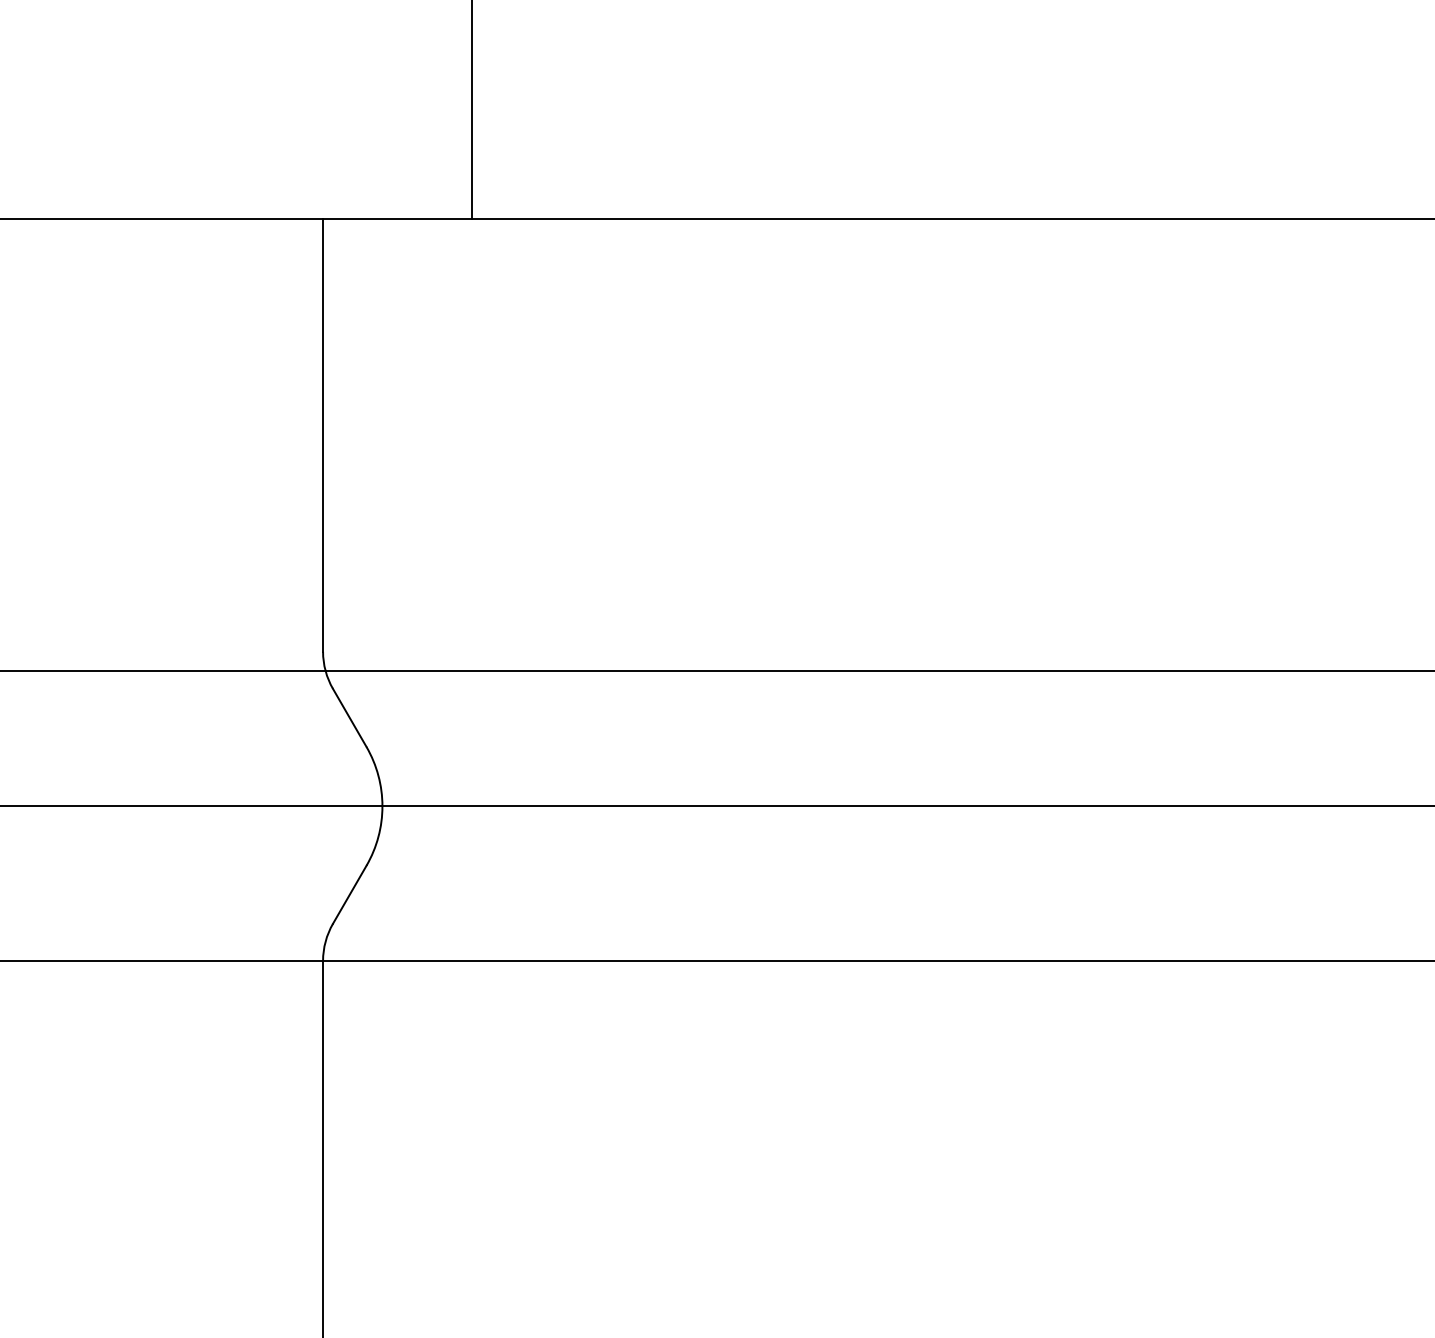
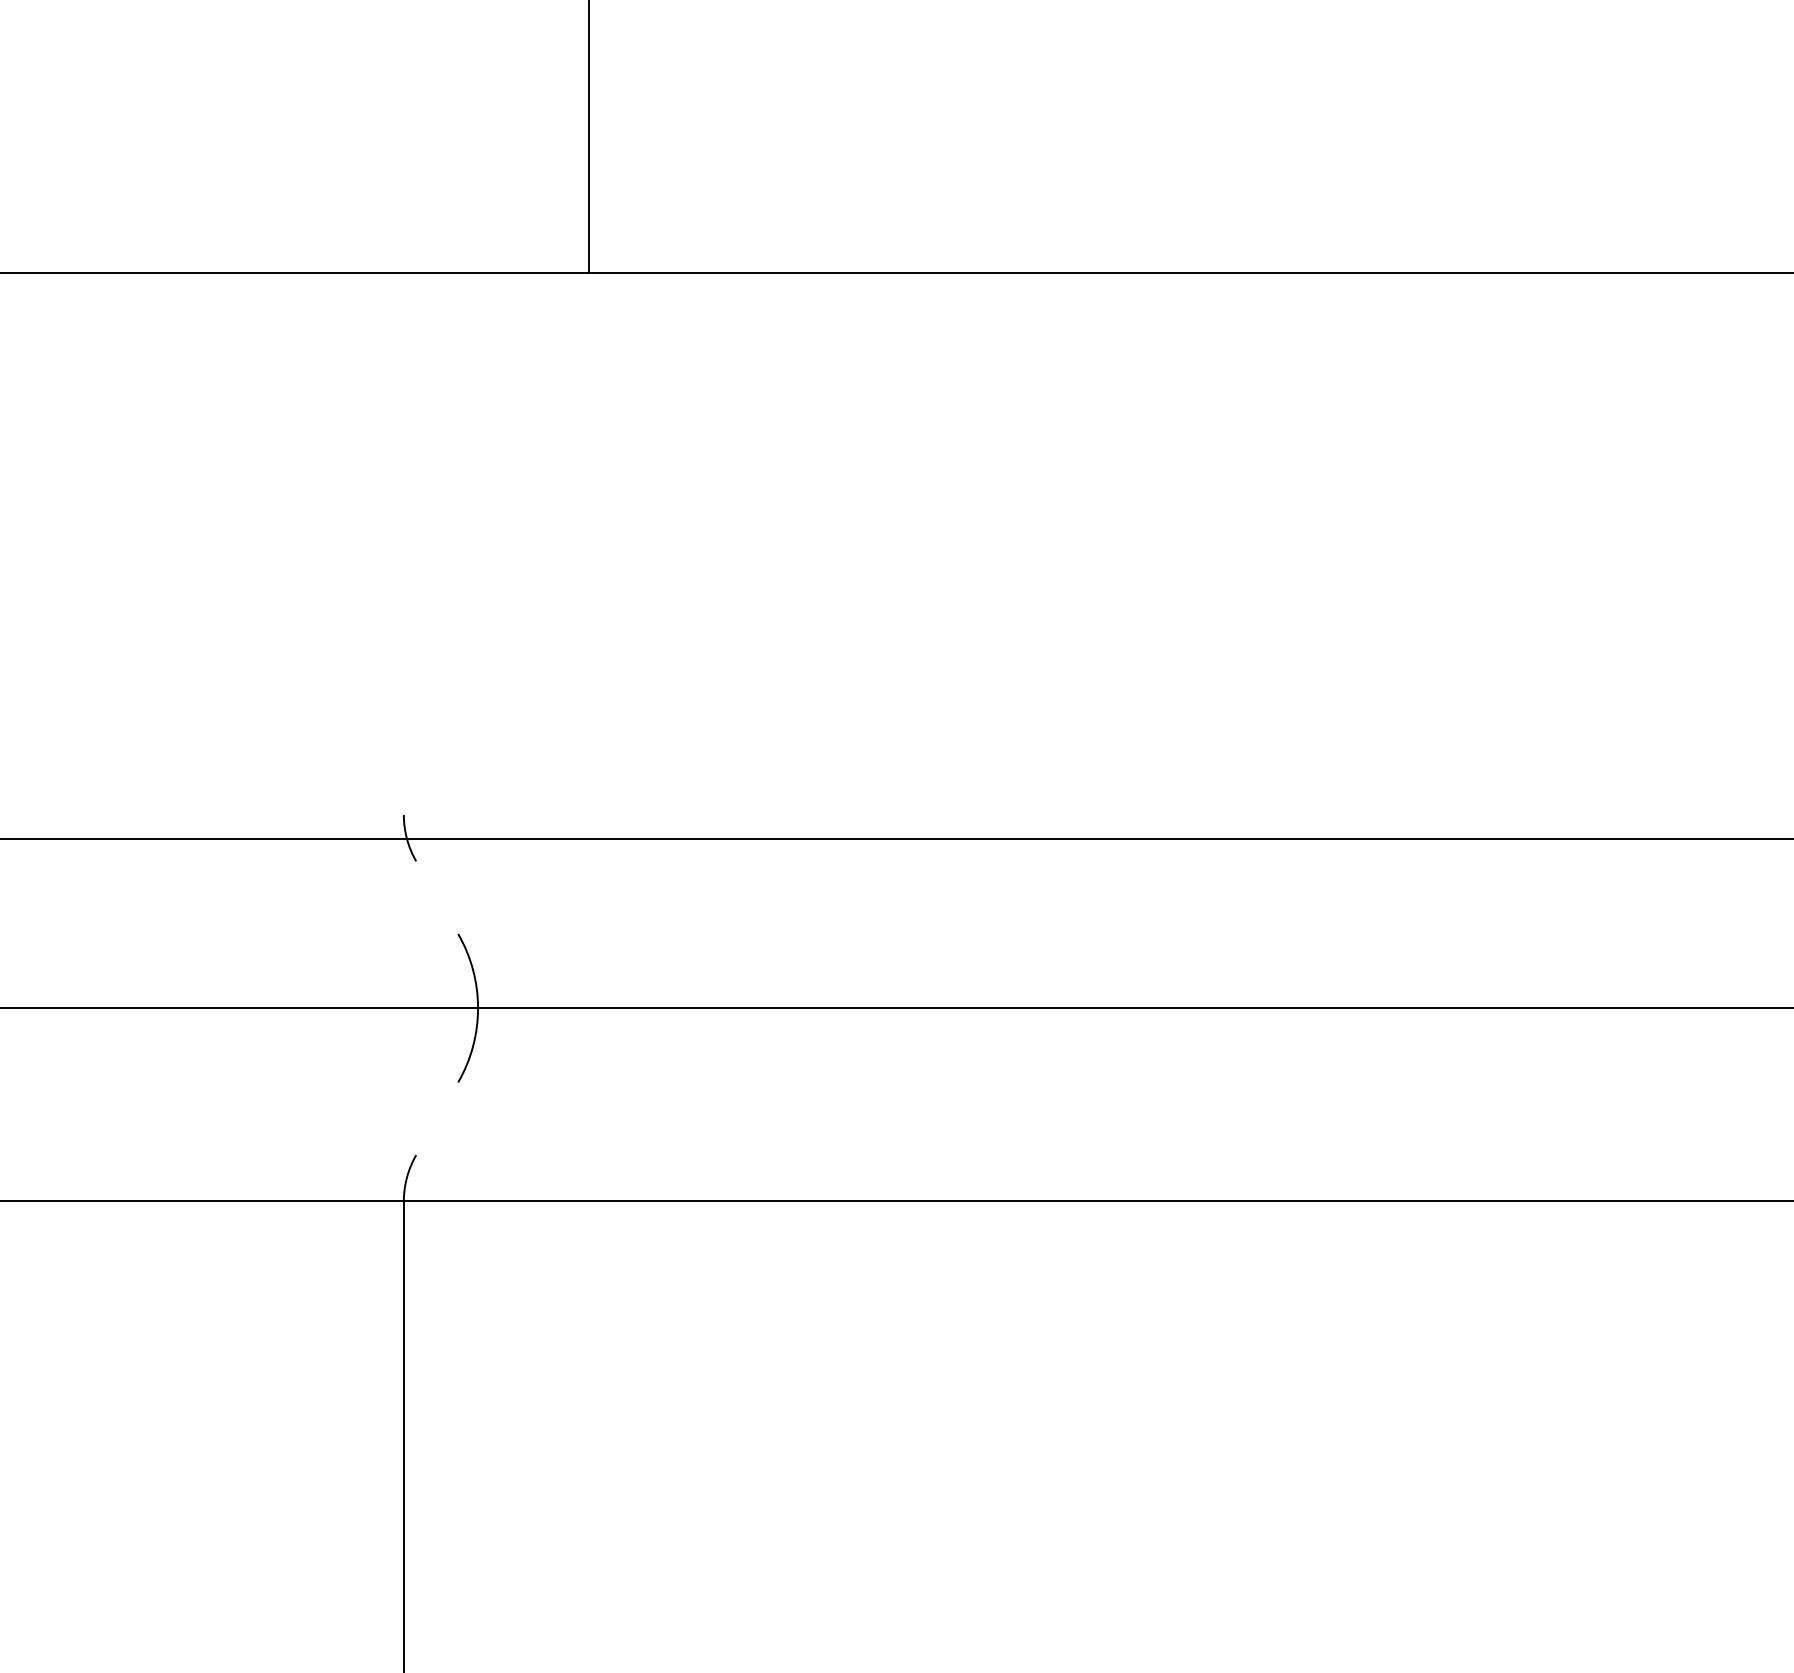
line: (322, 434) -> (403, 543), removed
line: (349, 717) -> (437, 897), removed
line: (349, 894) -> (437, 1118), removed

